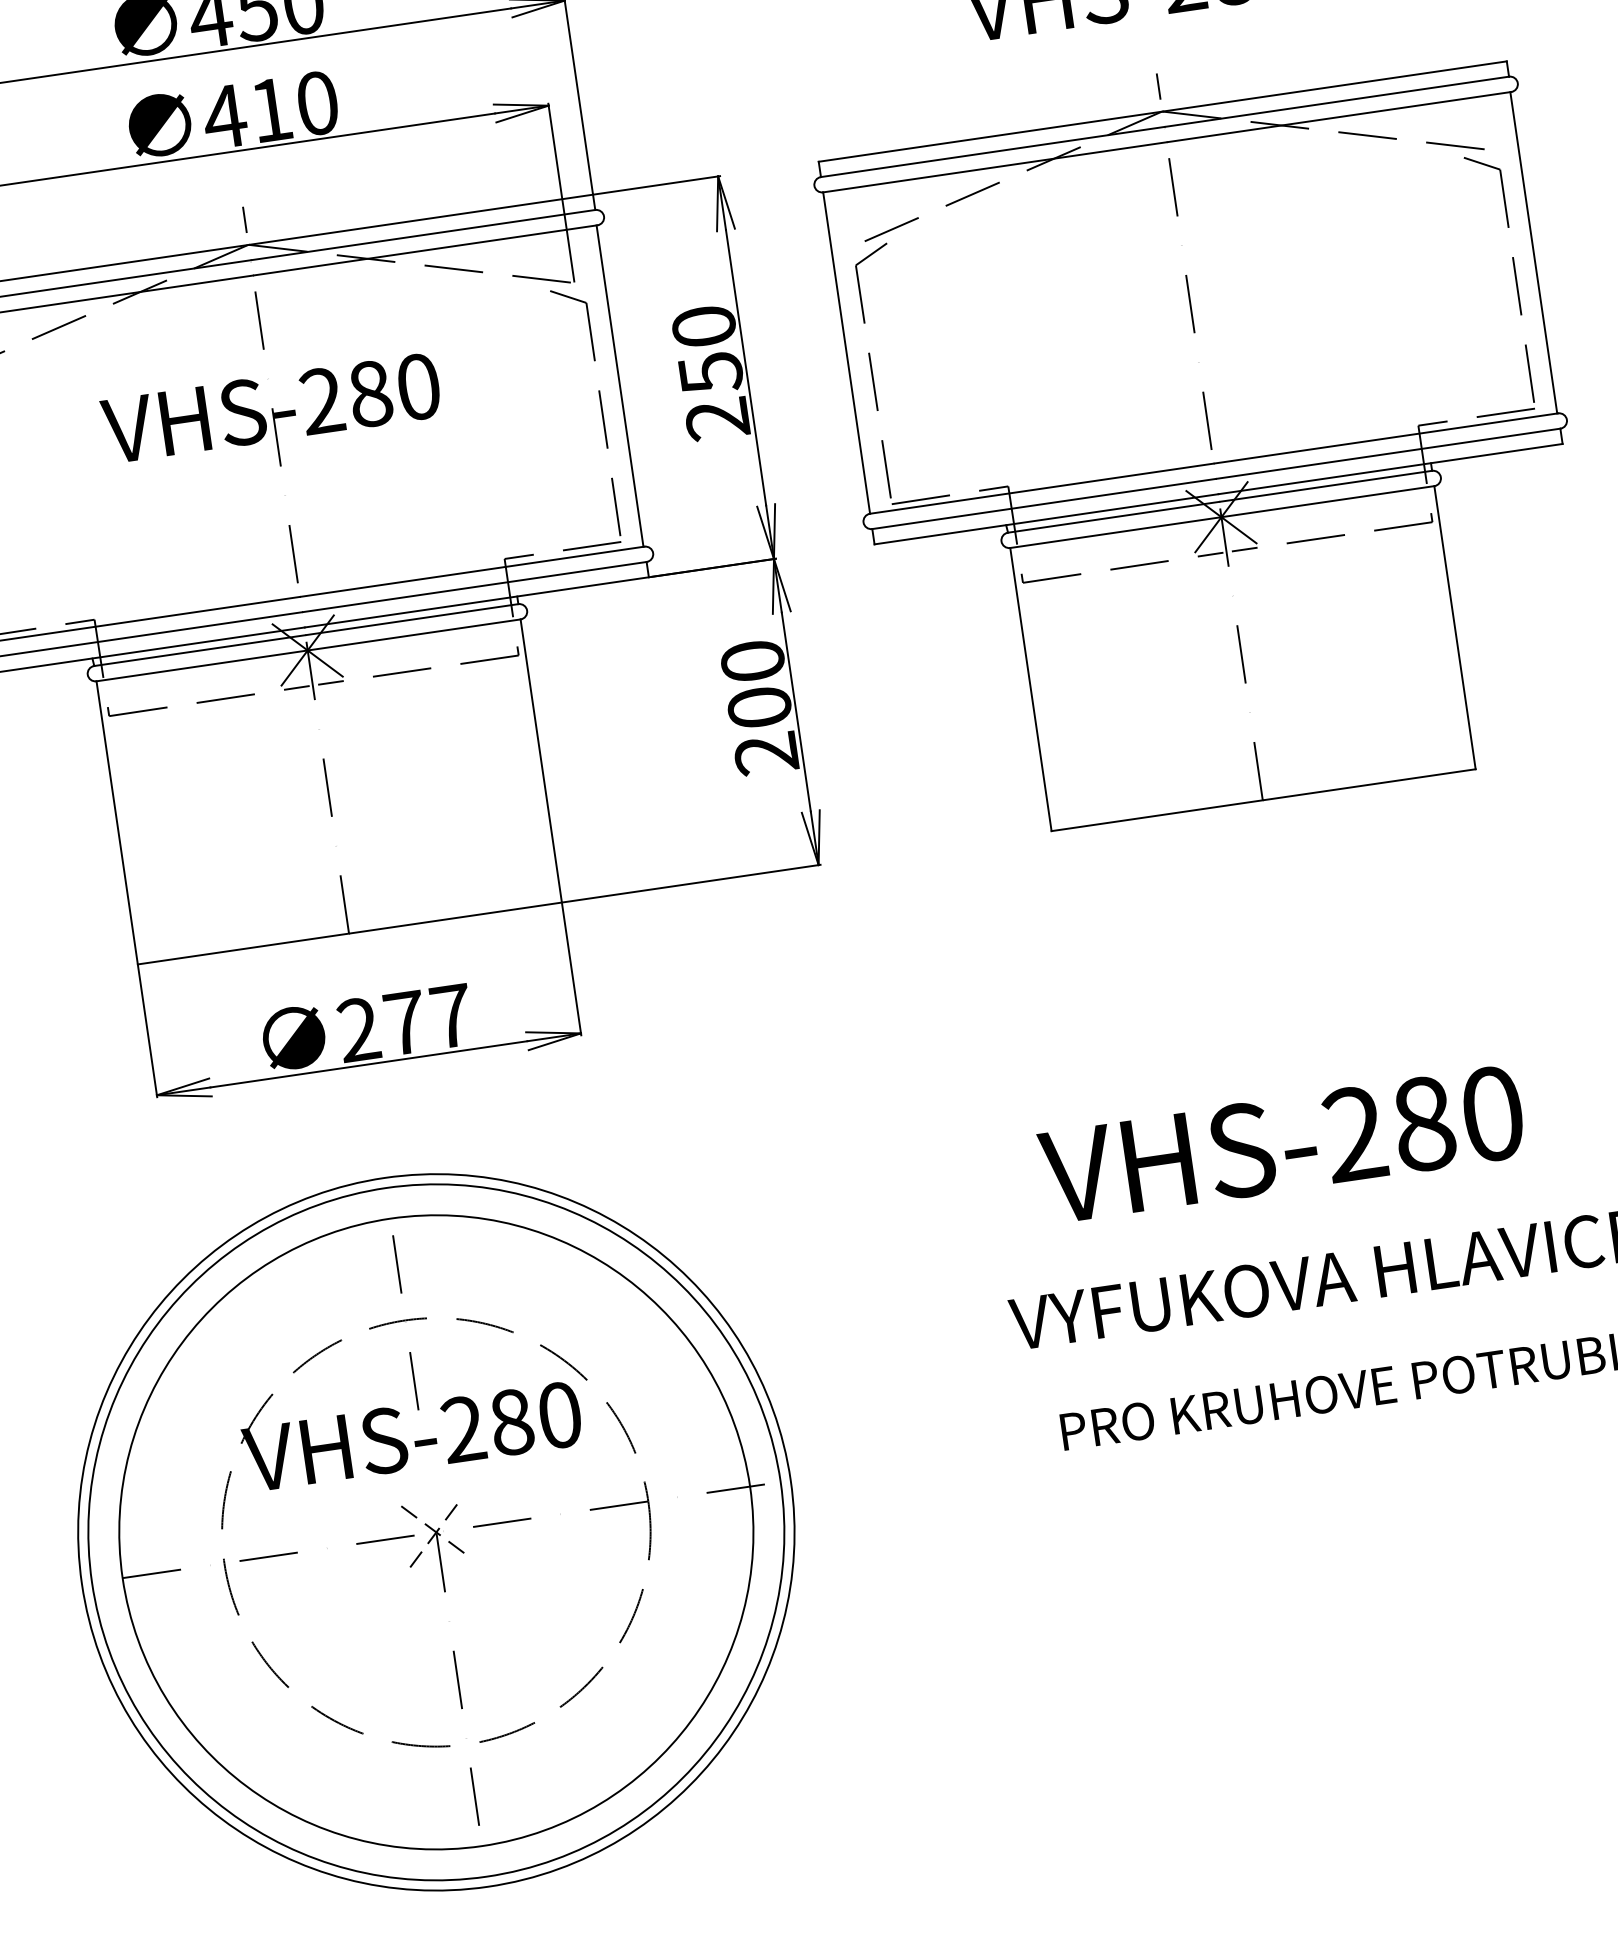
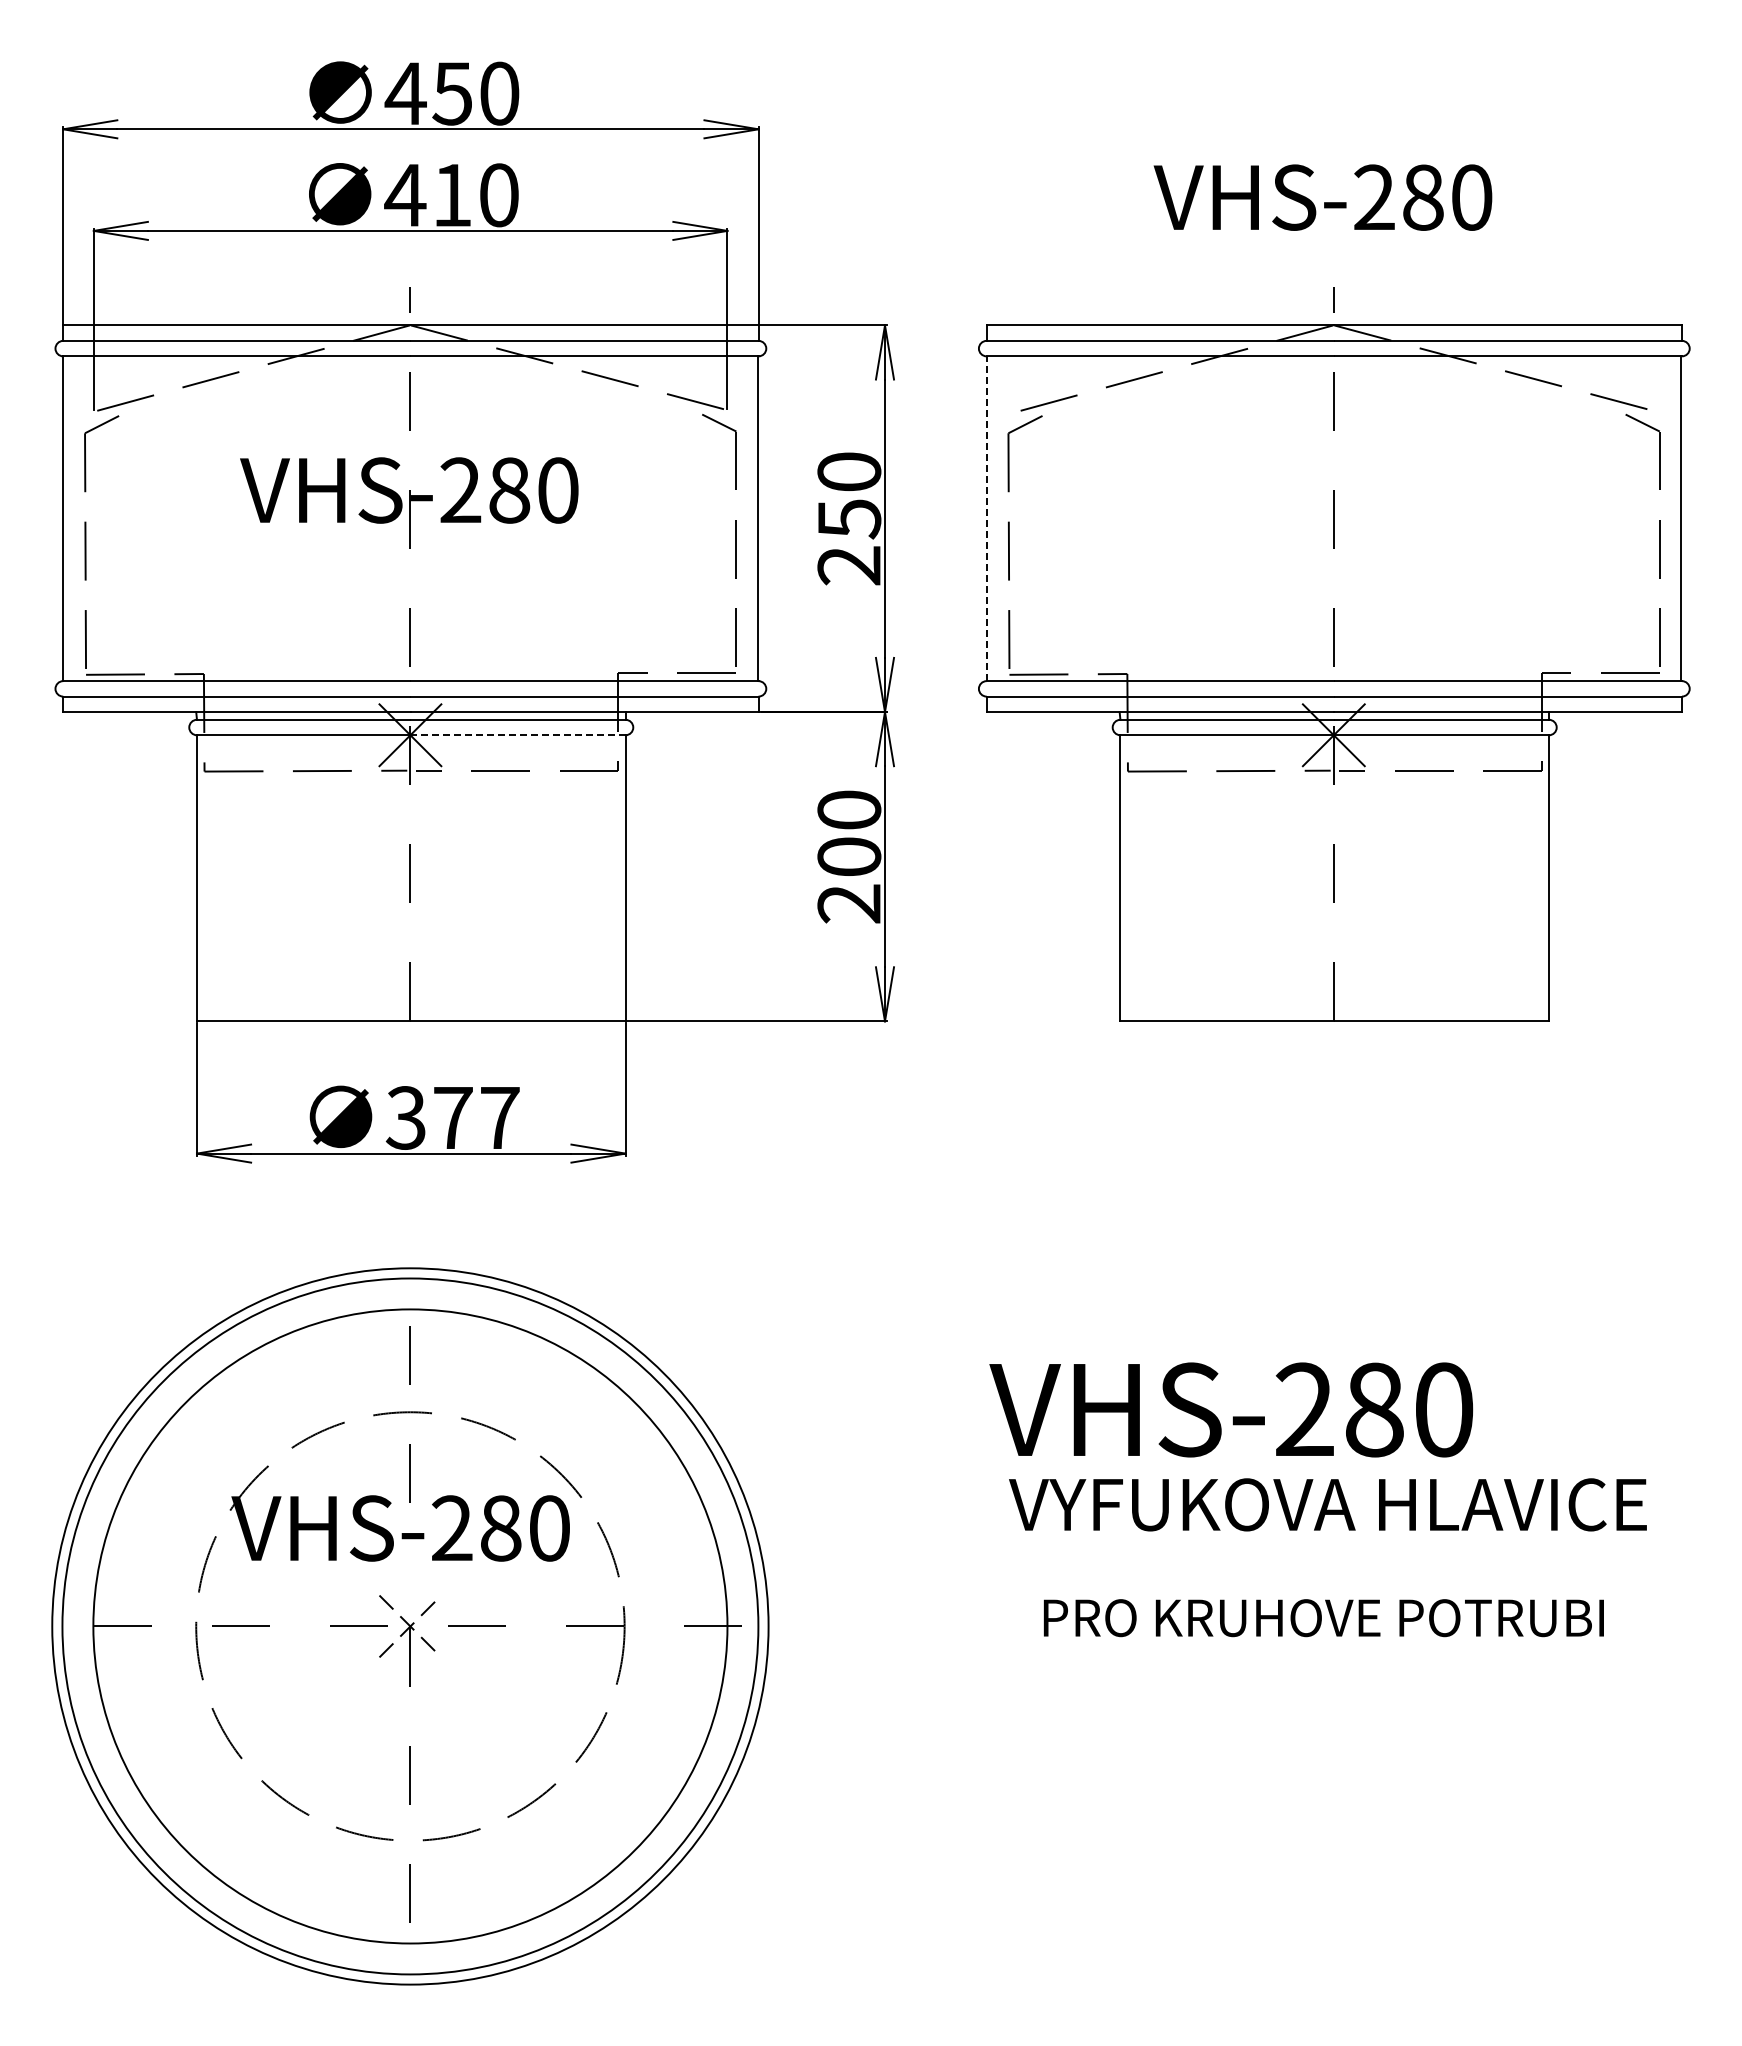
line: (846, 352) -> (986, 518), solid -> dashed
line: (413, 635) -> (517, 735), solid -> dashed
text: (358, 1029) -> (405, 1117), 277 -> 377
text: (1282, 1144) -> (1231, 1409), moved

